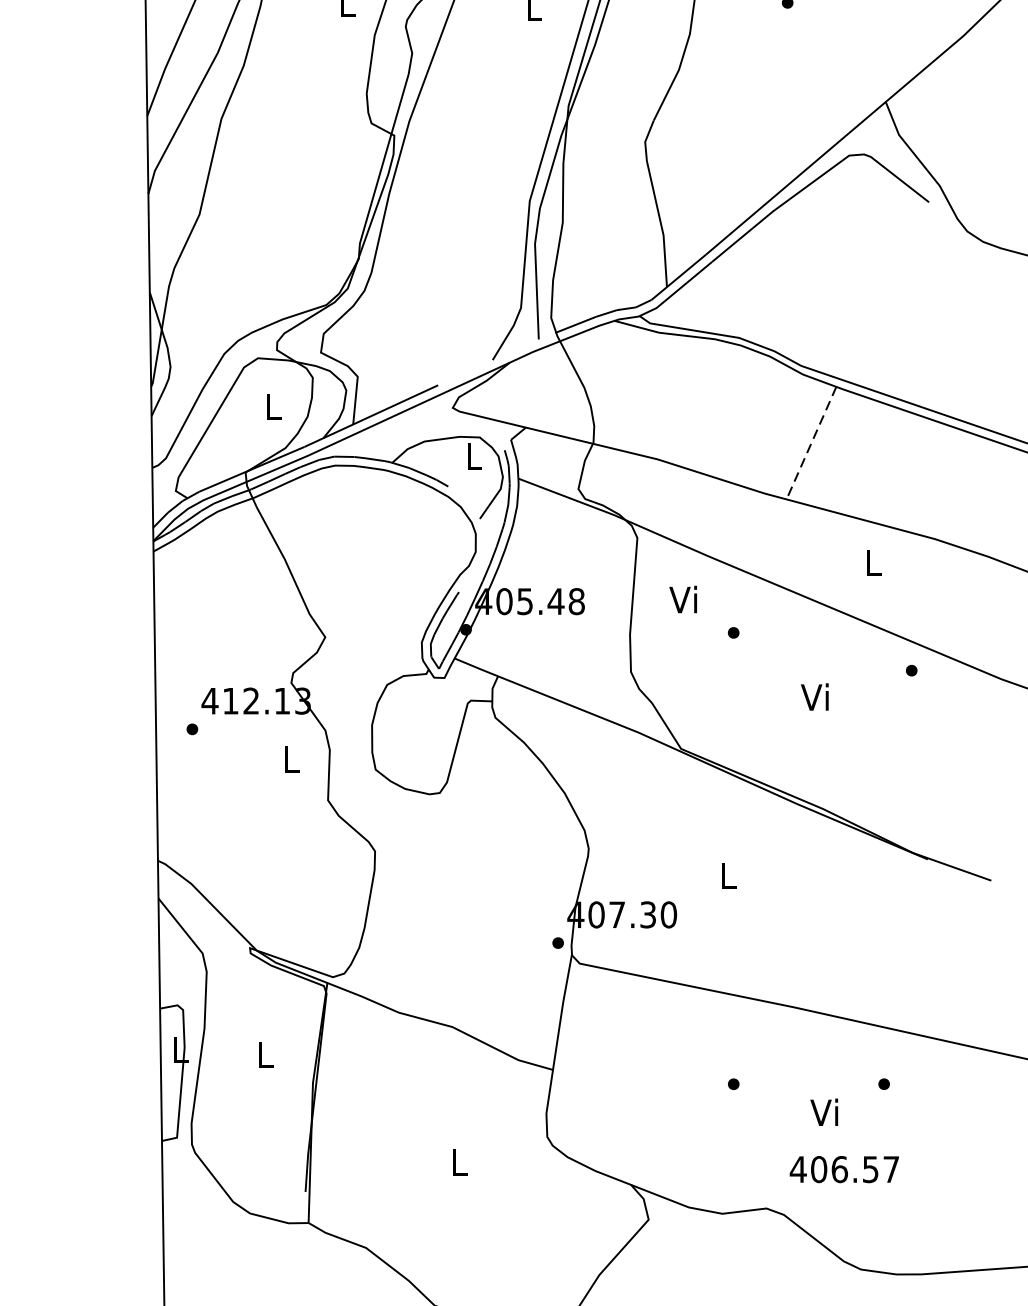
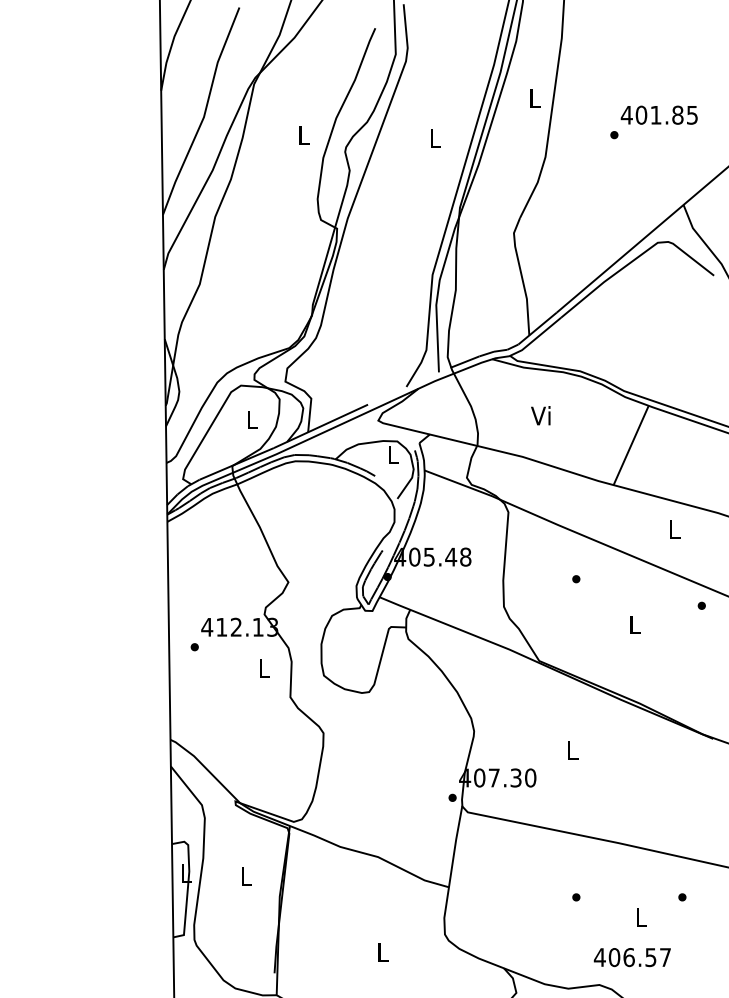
line: (810, 443) -> (630, 445), dashed -> solid
text: (682, 599) -> (540, 415), moved
text: (814, 695) -> (633, 623), Vi -> L
text: (823, 1111) -> (639, 916), Vi -> L
text: (843, 1169) -> (631, 957), moved

